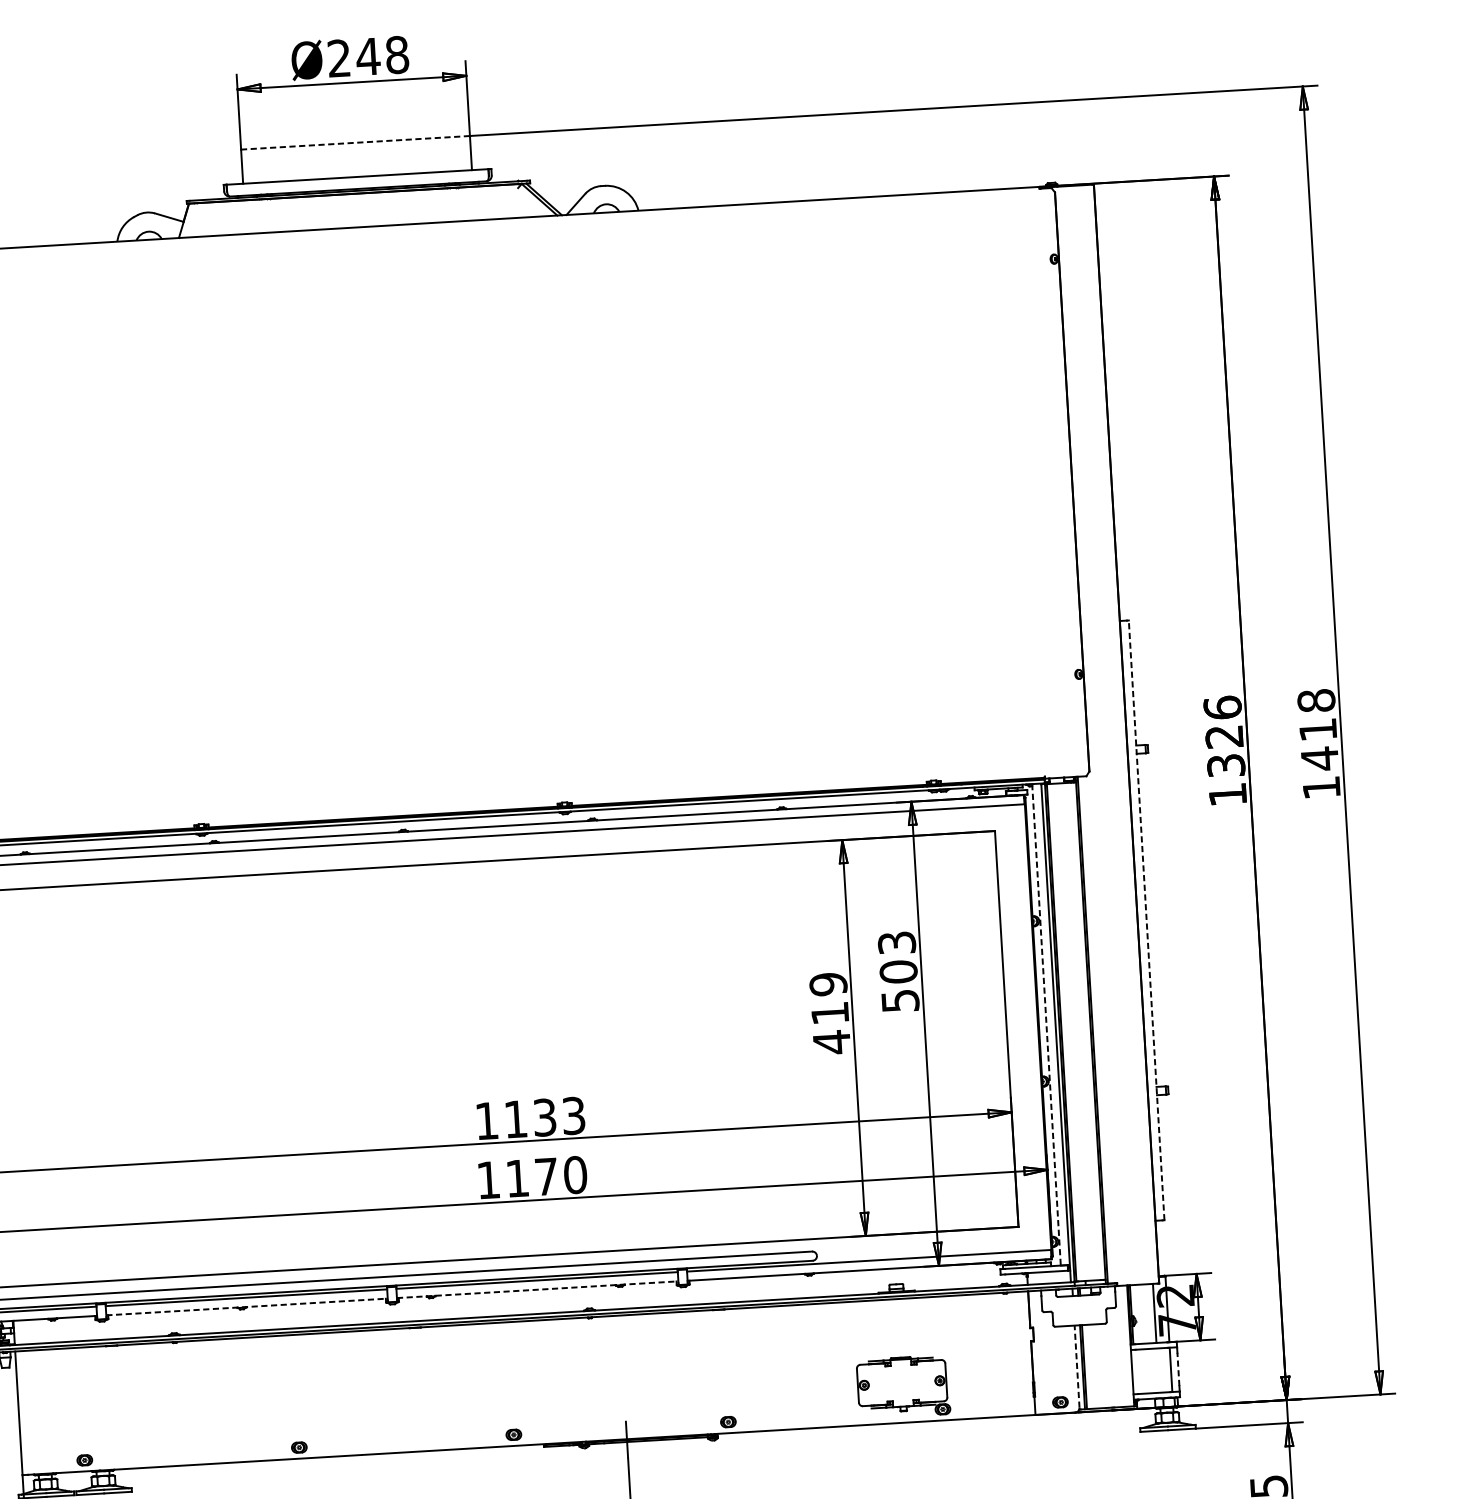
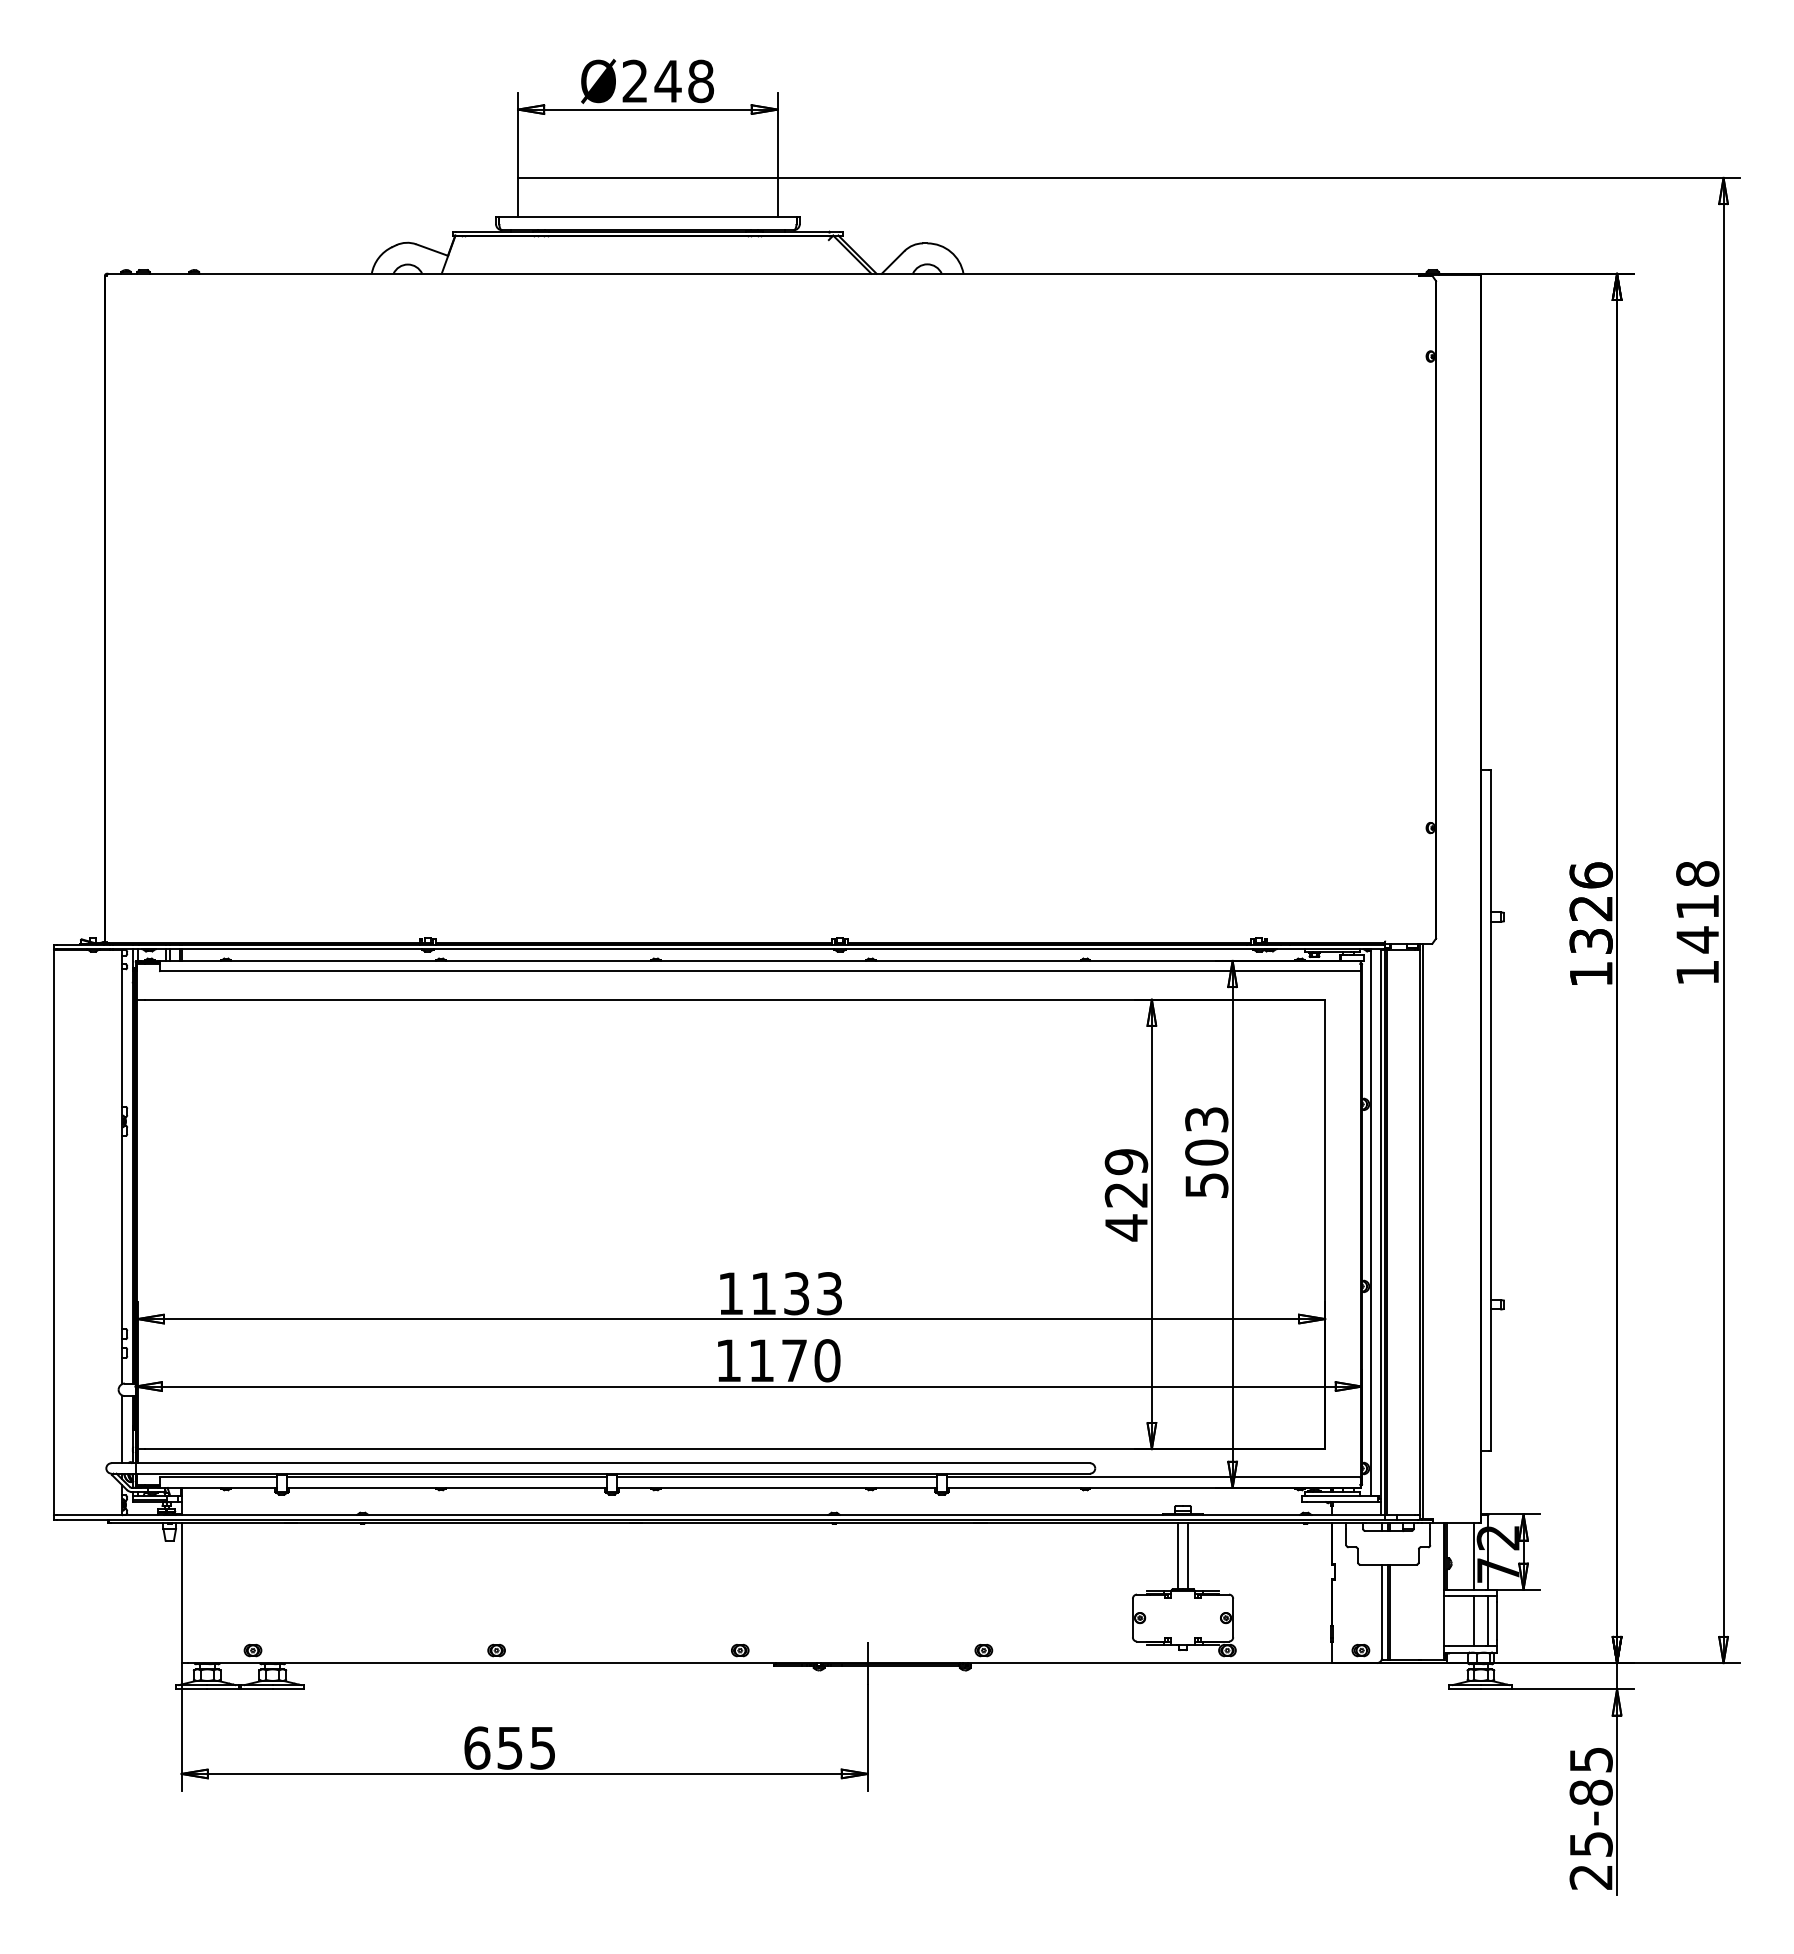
line: (355, 142) -> (647, 177), dashed -> solid
line: (1146, 920) -> (1490, 1110), dashed -> solid
text: (829, 1013) -> (1125, 1195), 419 -> 429
line: (1046, 1024) -> (1370, 1222), dashed -> solid
line: (537, 1289) -> (776, 1487), dashed -> solid
line: (246, 1306) -> (446, 1487), dashed -> solid
line: (903, 1327) -> (1188, 1555), added
line: (893, 1328) -> (1177, 1555), added
line: (1077, 1366) -> (1382, 1611), dashed -> solid
line: (1178, 1369) -> (1496, 1621), dashed -> solid
line: (1158, 1370) -> (1473, 1621), added

